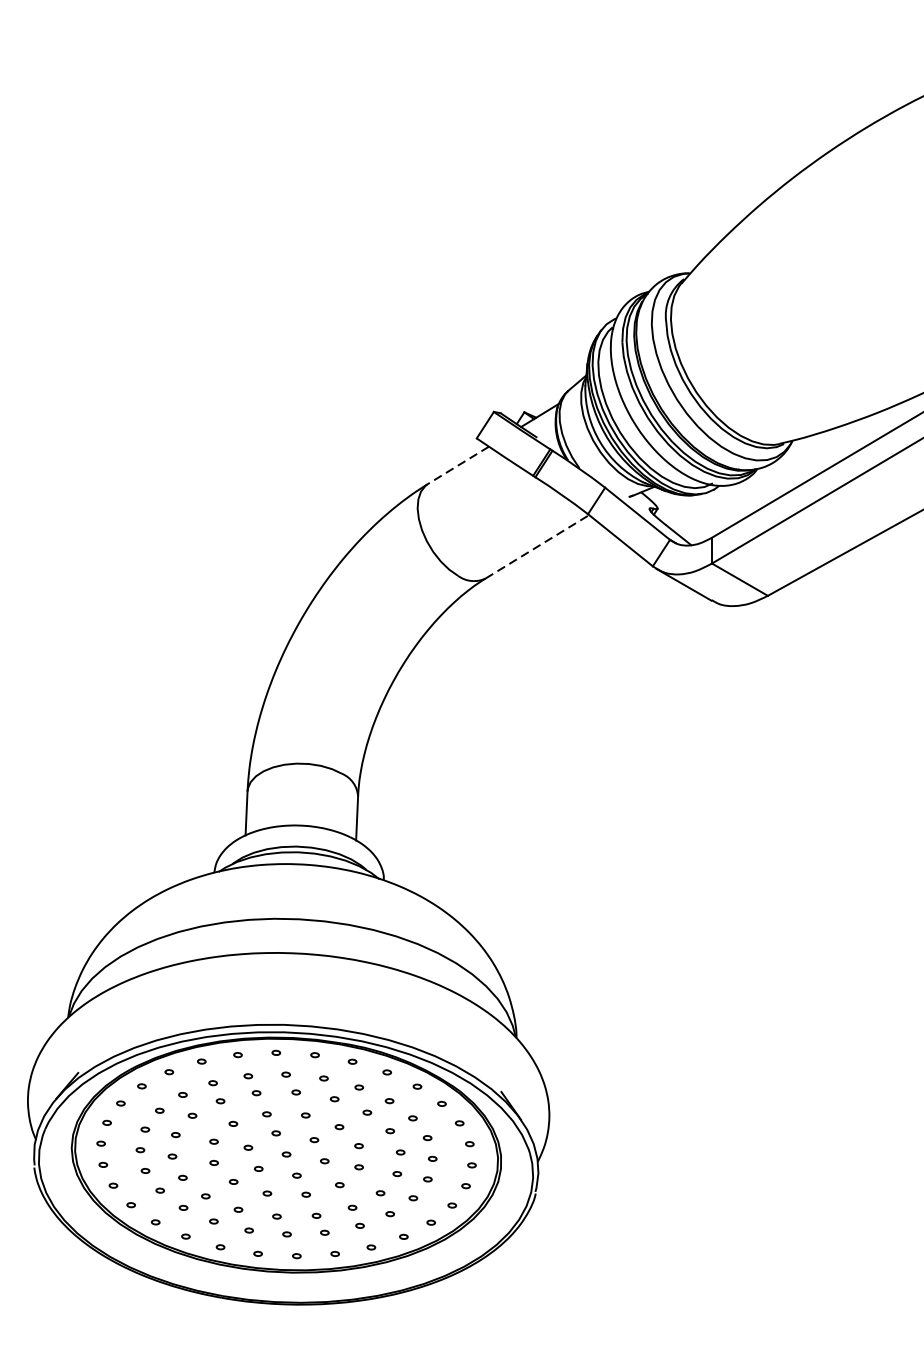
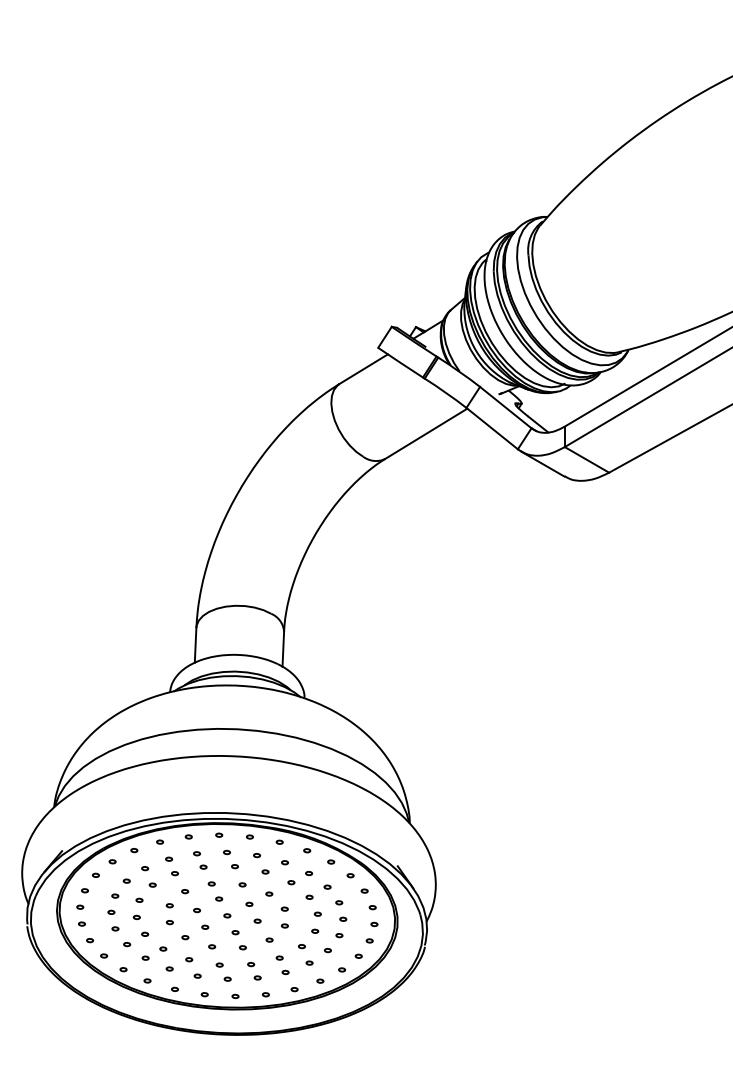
line: (458, 465) -> (363, 369), dashed -> solid
line: (537, 546) -> (426, 433), dashed -> solid

